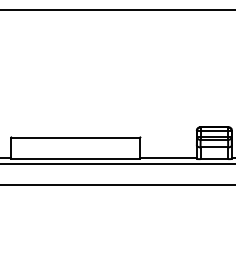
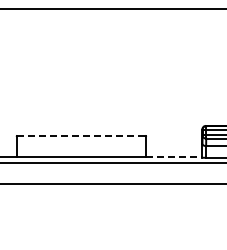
line: (76, 137) -> (82, 136), solid -> dashed
line: (169, 157) -> (175, 156), solid -> dashed

